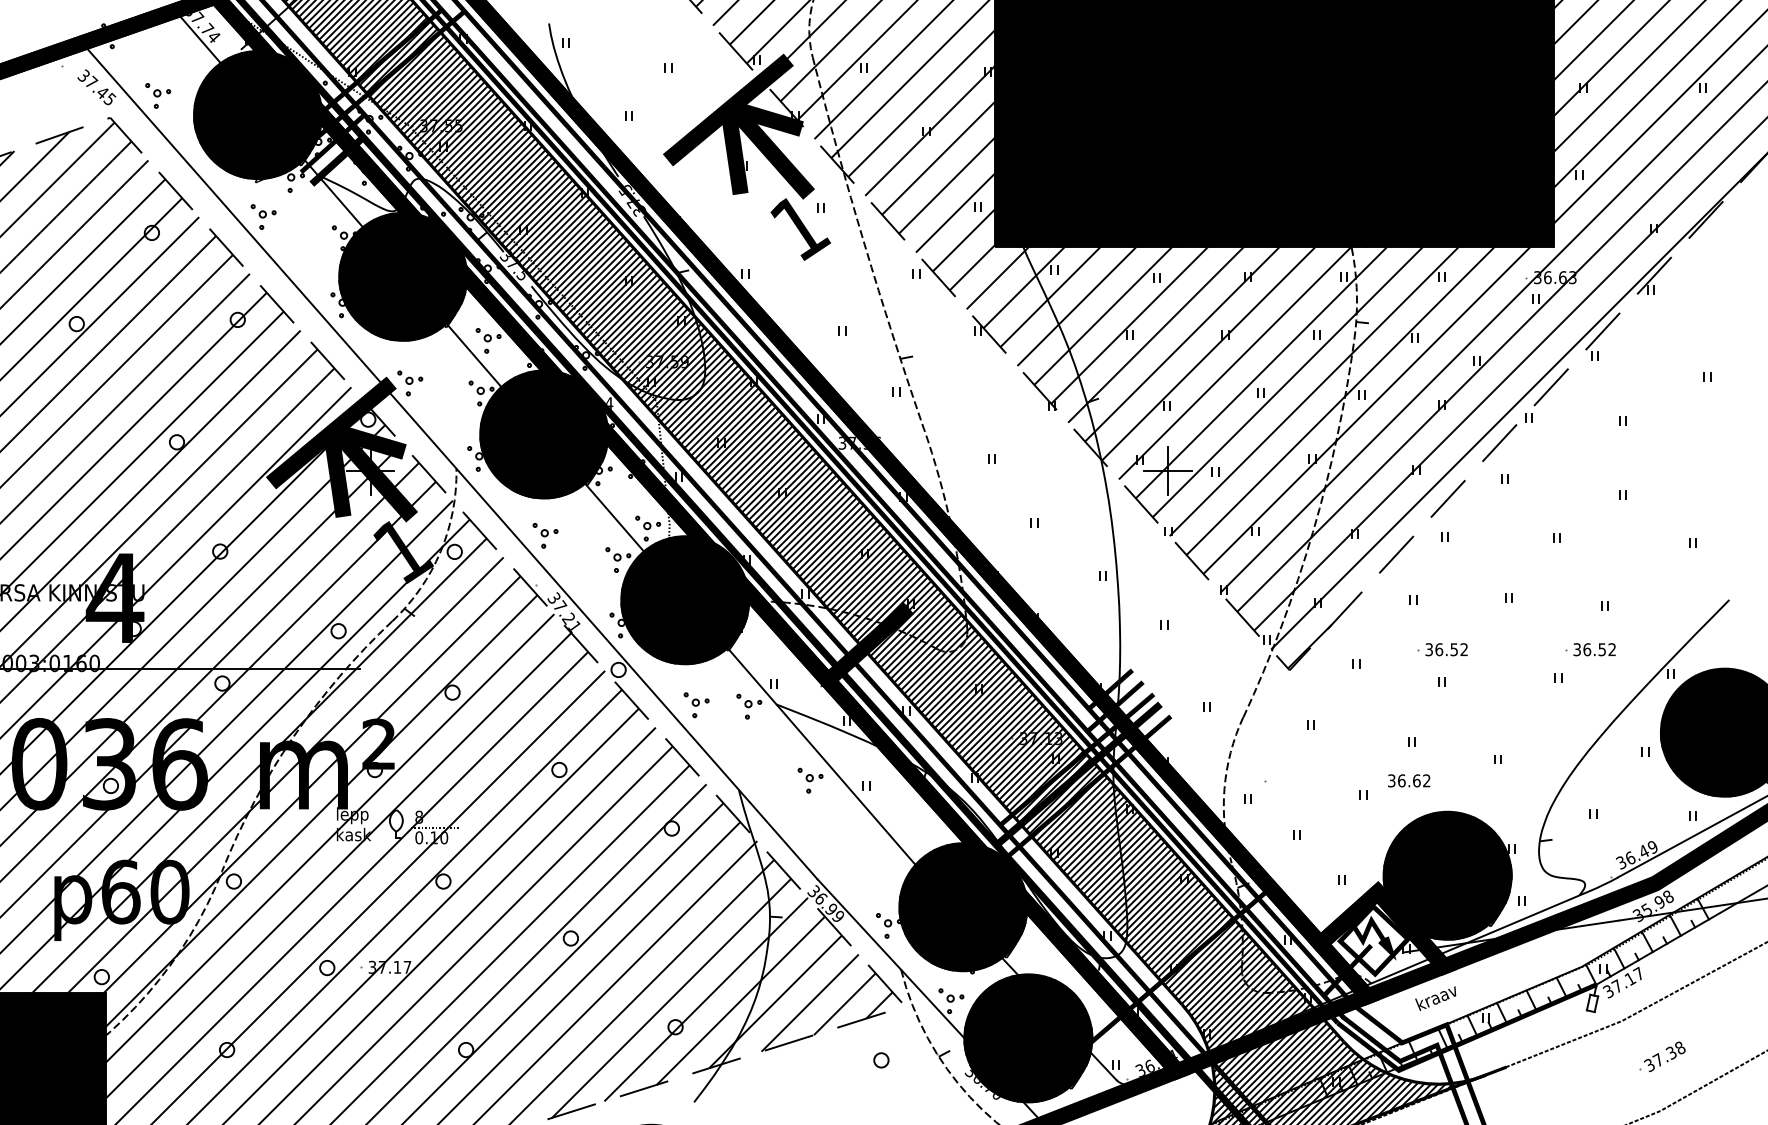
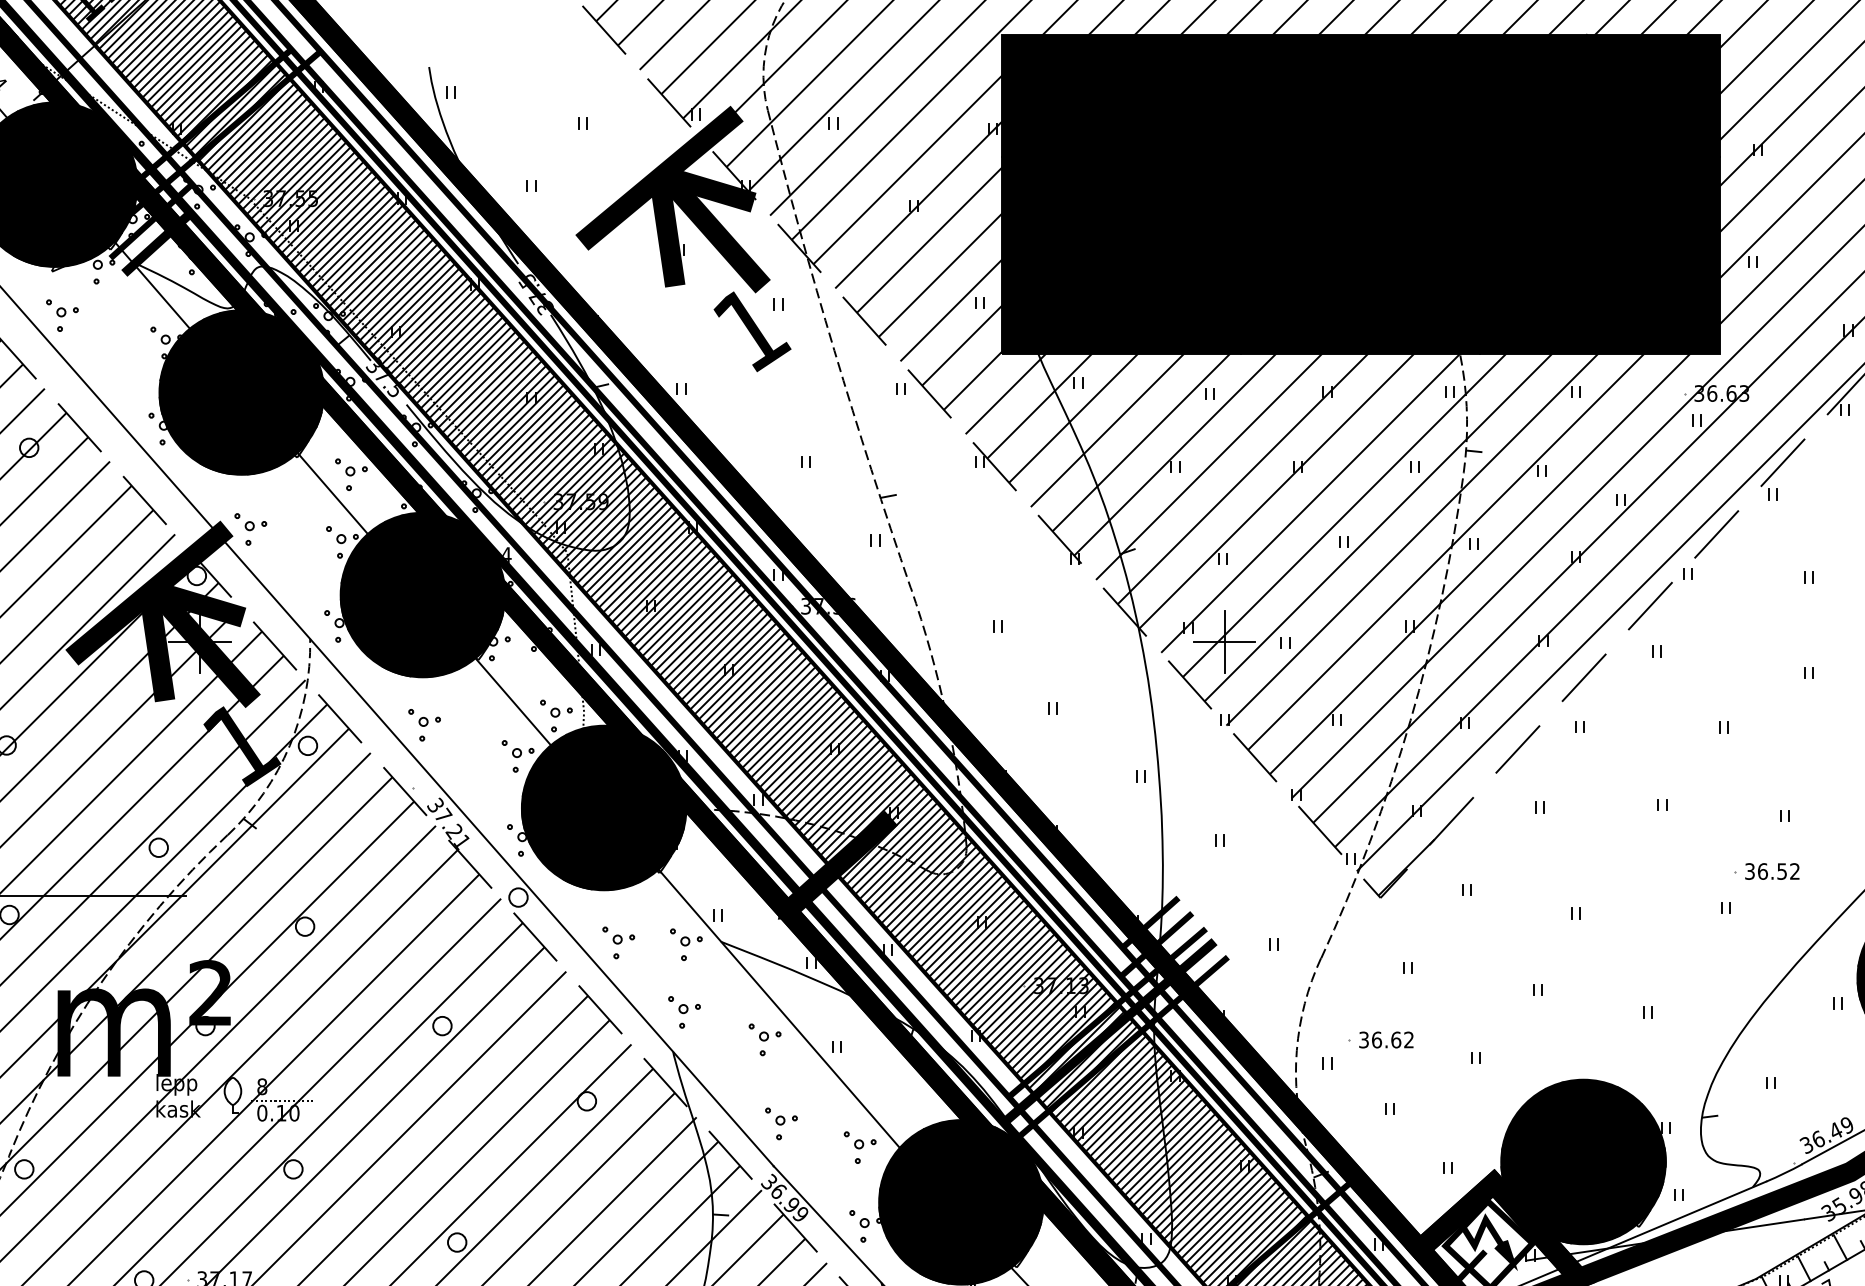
part: (1442, 649) -> (1576, 871), removed
part: (747, 759) -> (684, 1012), added
text: (1409, 780) -> (1386, 1039), moved
part: (823, 845) -> (781, 1123), added
part: (884, 864) -> (860, 1147), added

